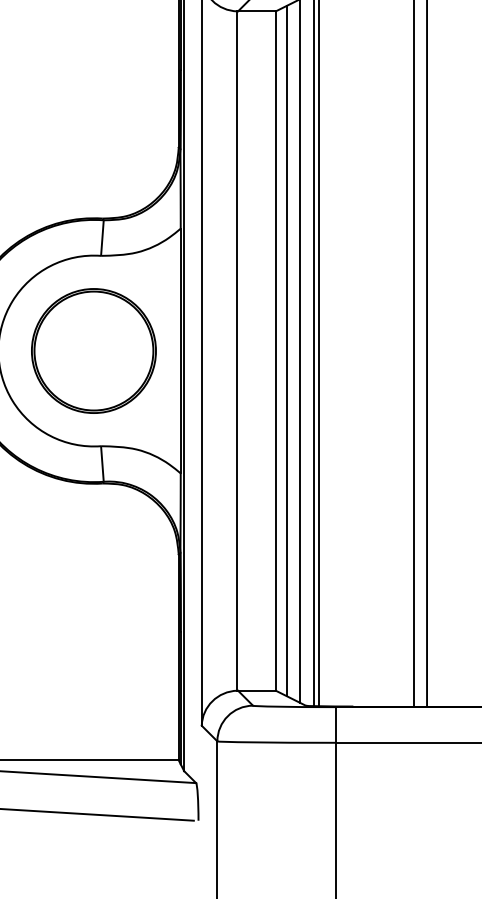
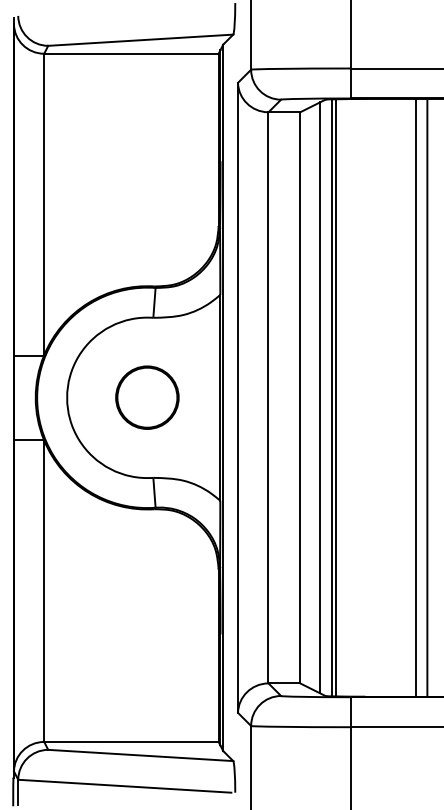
part: (94, 350) -> (147, 397), size x0.6
line: (286, 350) -> (309, 397), removed

